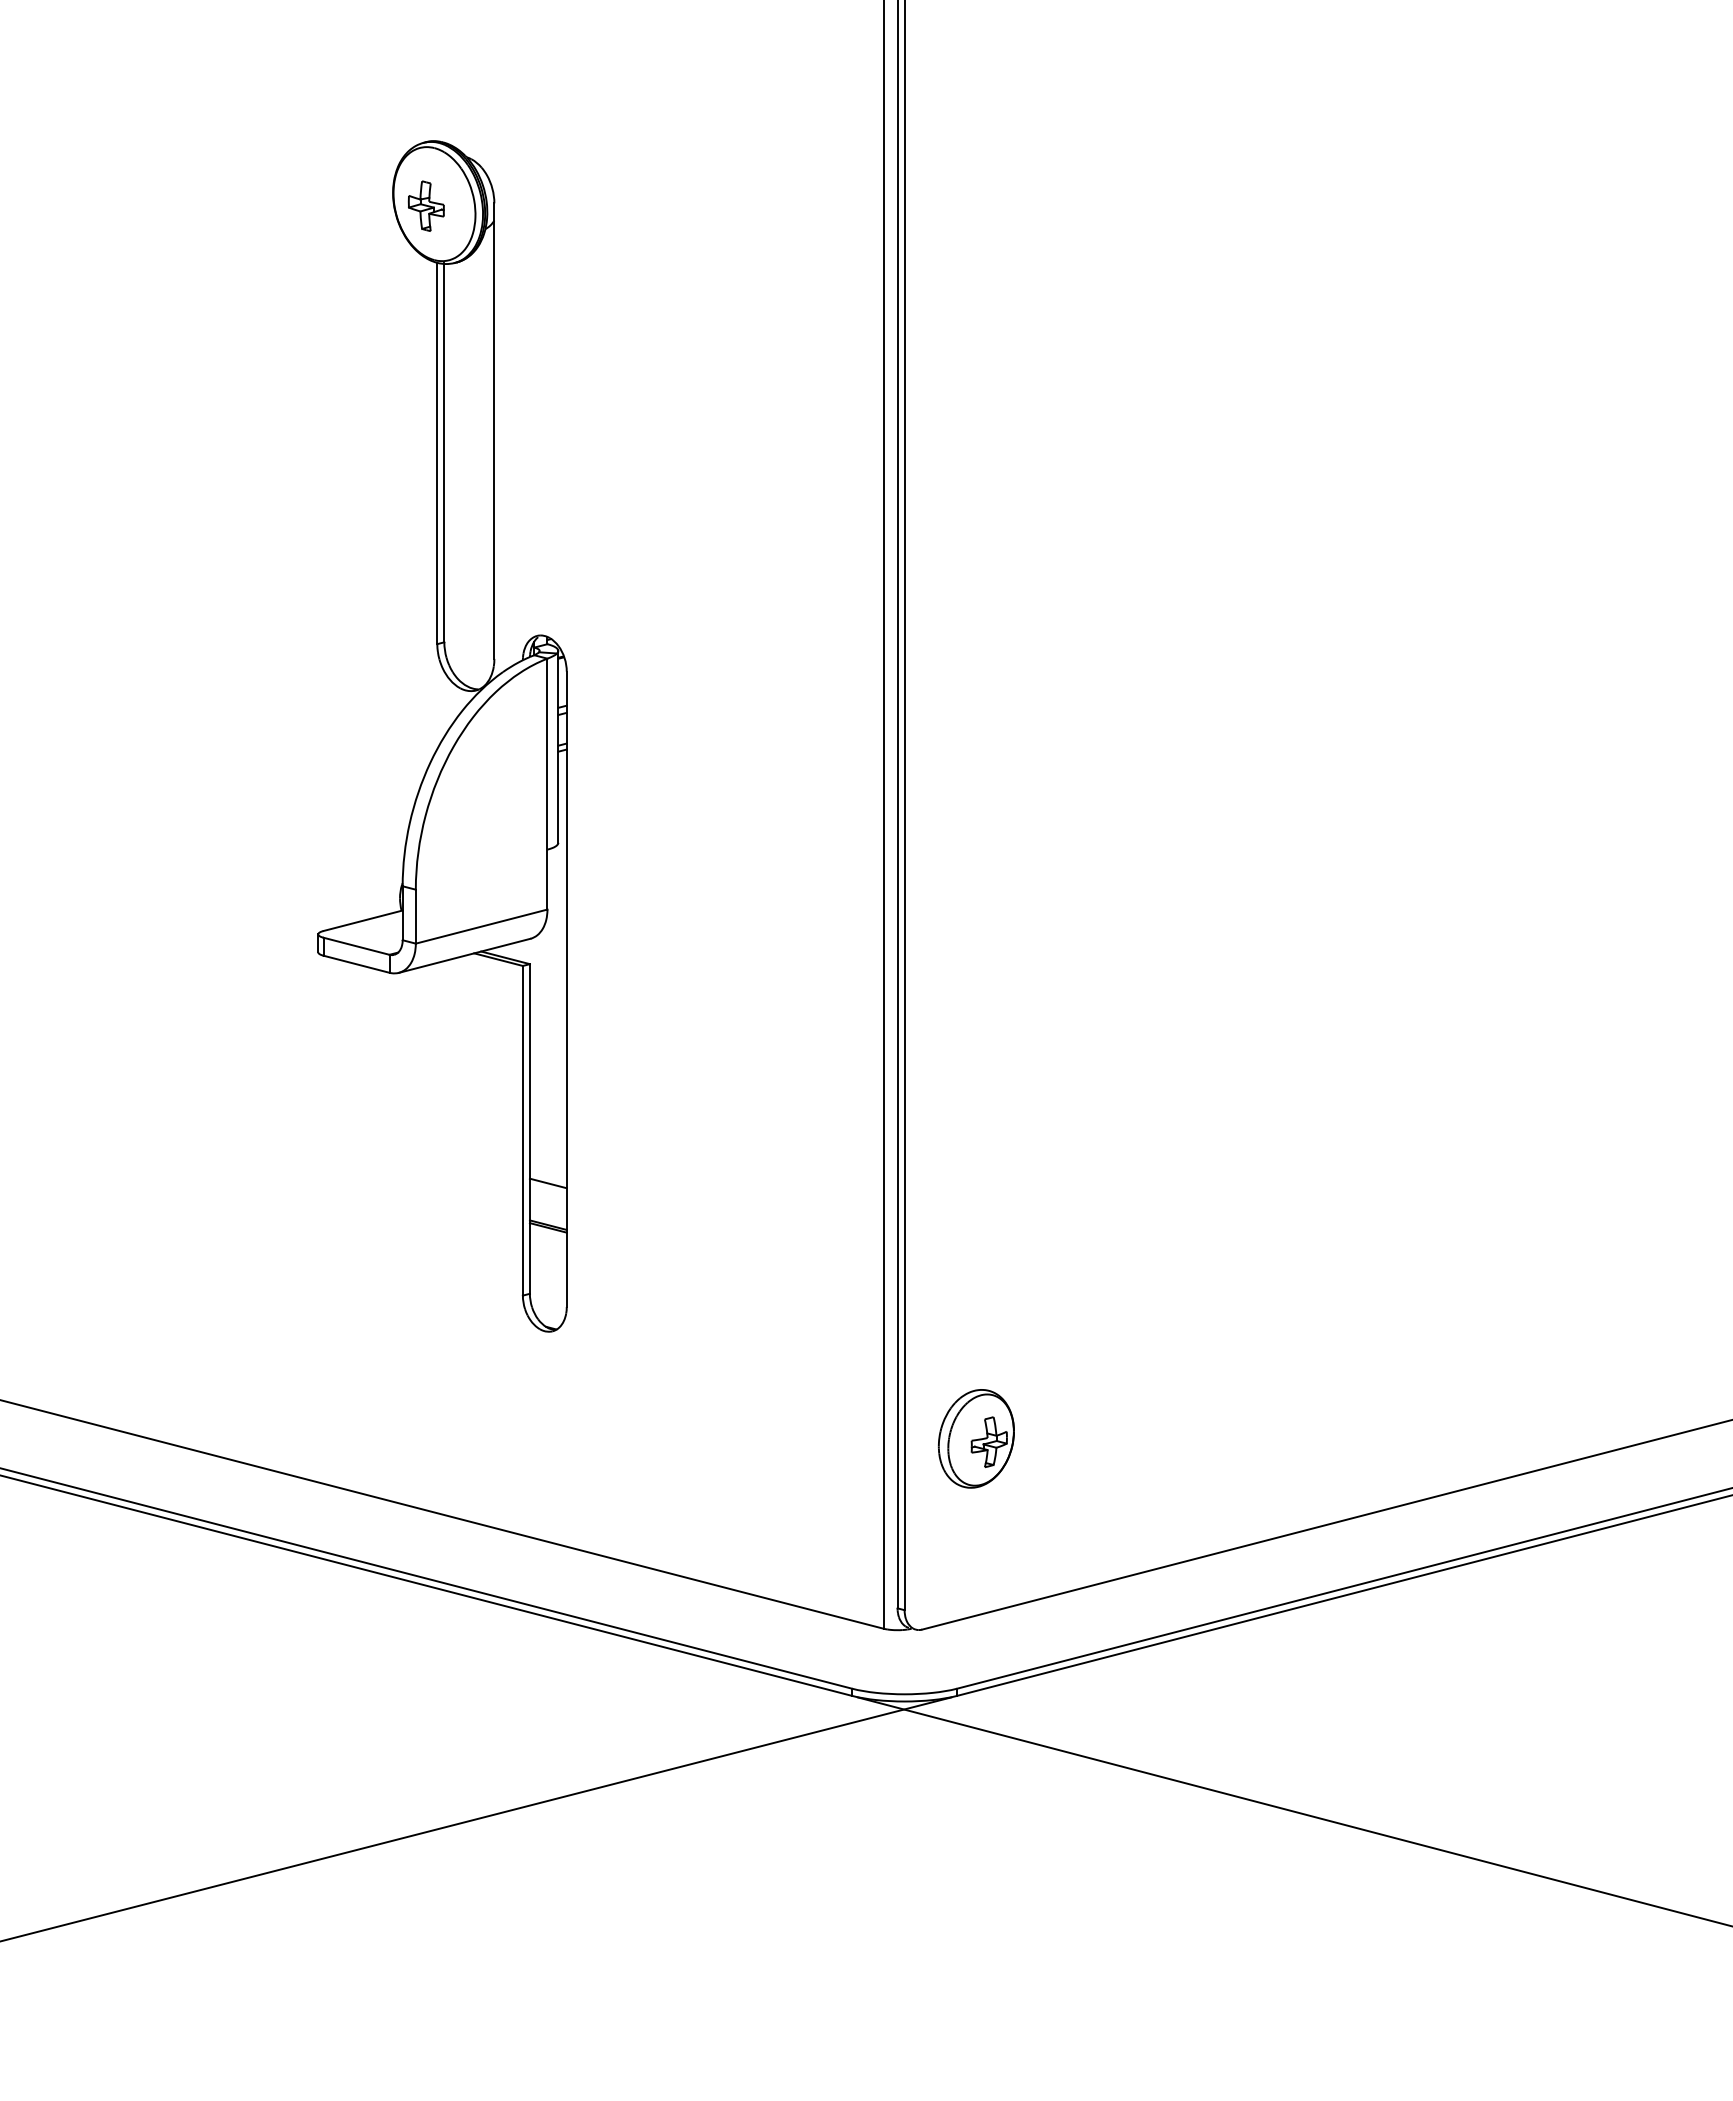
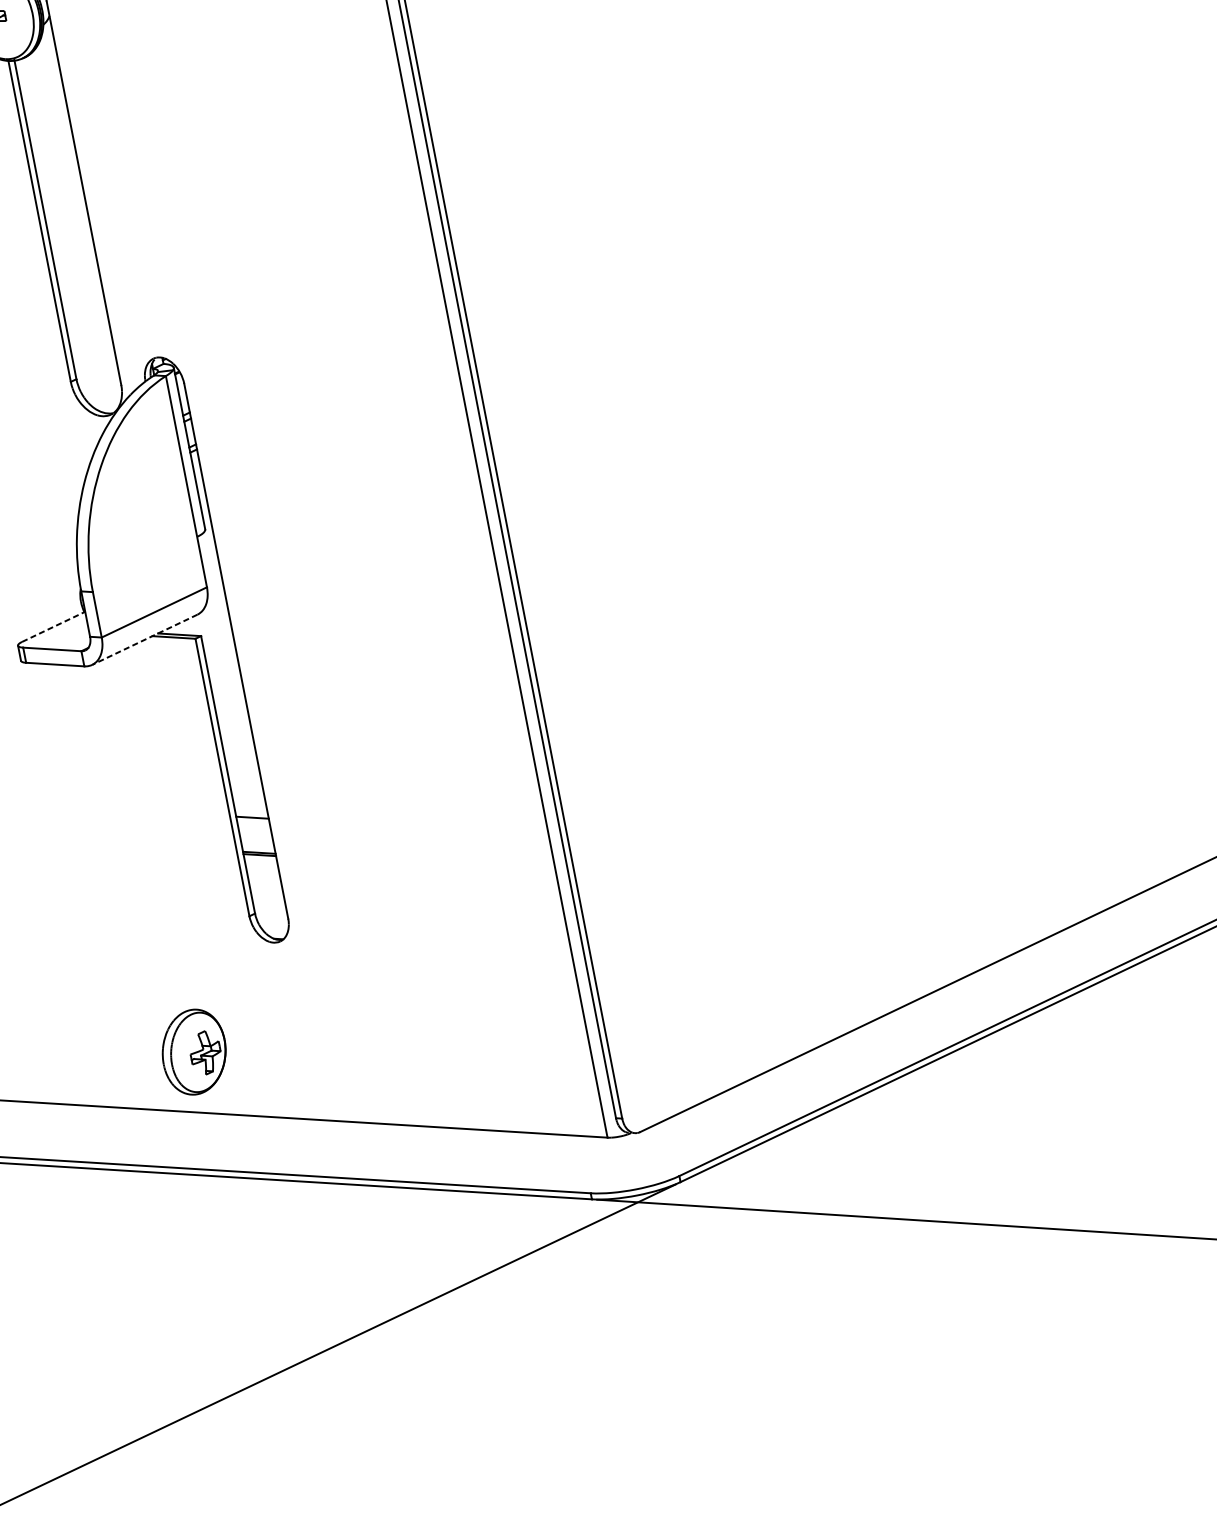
line: (363, 920) -> (53, 626), solid -> dashed
line: (464, 955) -> (144, 639), solid -> dashed
part: (976, 1438) -> (194, 1051), moved

